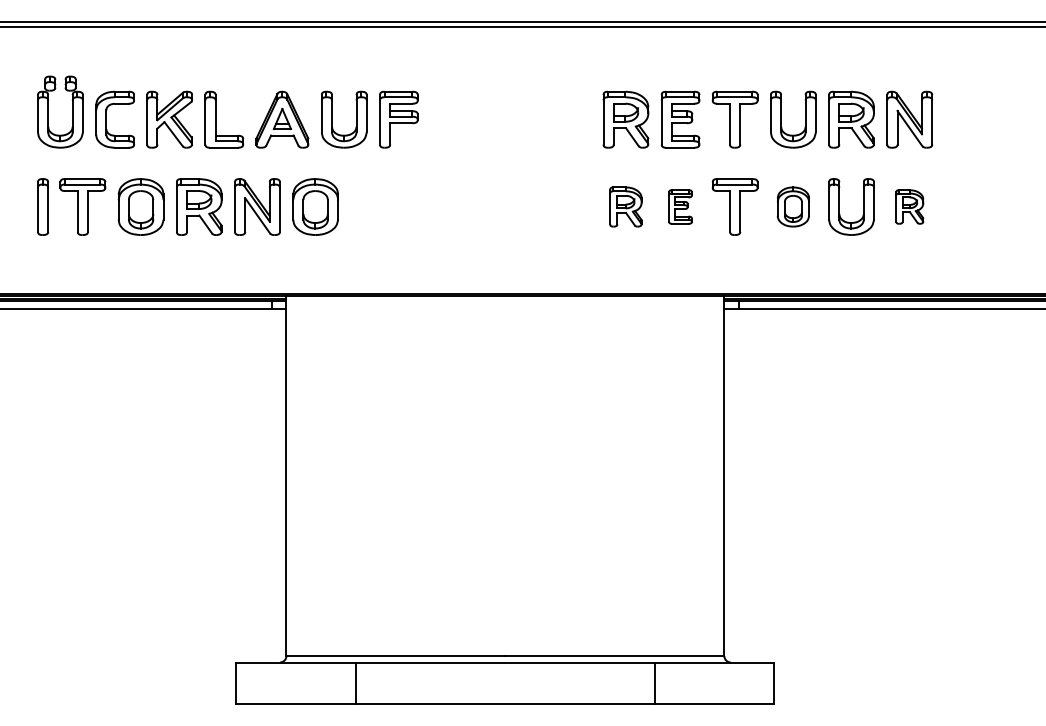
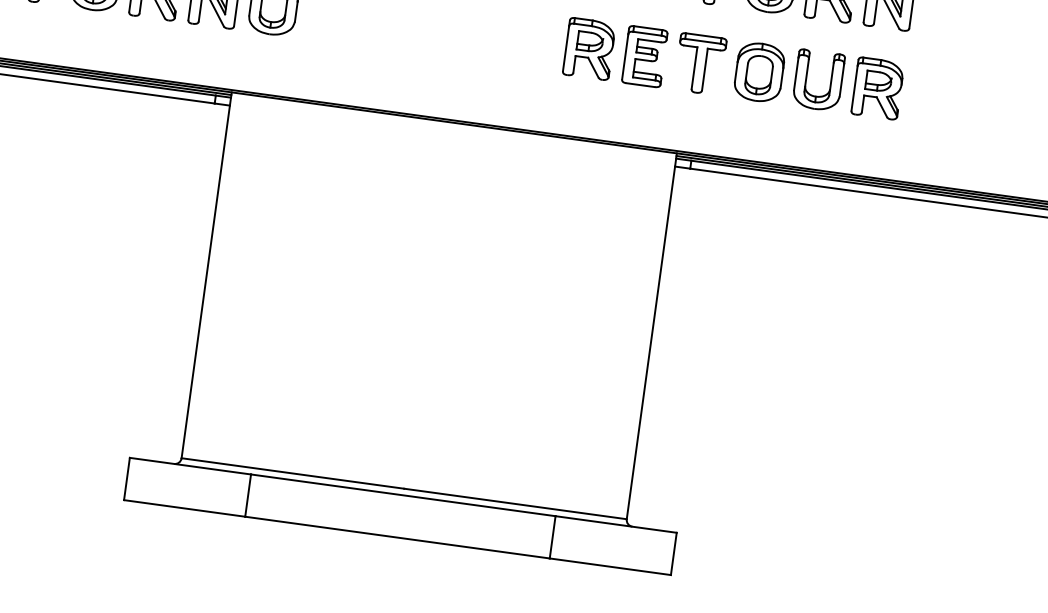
part: (625, 206) -> (588, 48), size x1.43
part: (680, 206) -> (644, 56), size x1.67
part: (793, 206) -> (759, 71), size x1.43
part: (909, 206) -> (877, 88), size x1.67

